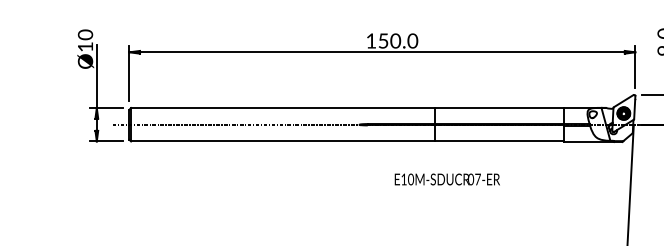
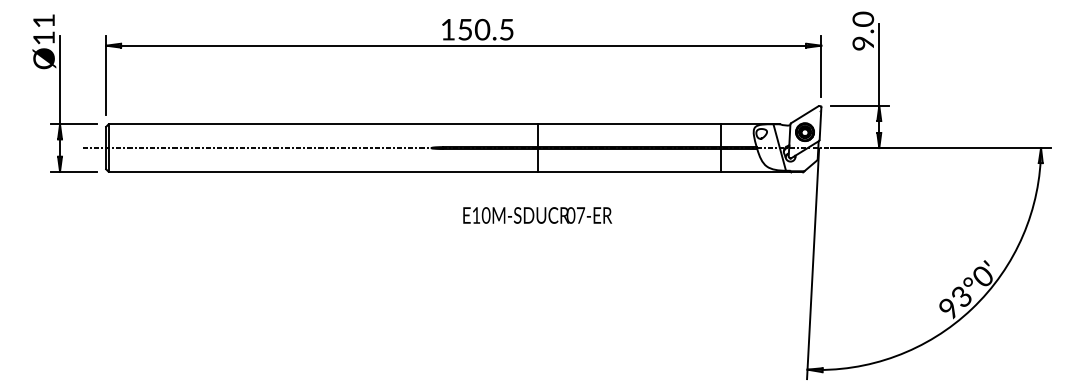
text: (85, 34) -> (43, 20), Ø10 -> Ø11
text: (412, 40) -> (506, 29), 150.0 -> 150.5
text: (447, 179) -> (537, 215), moved

